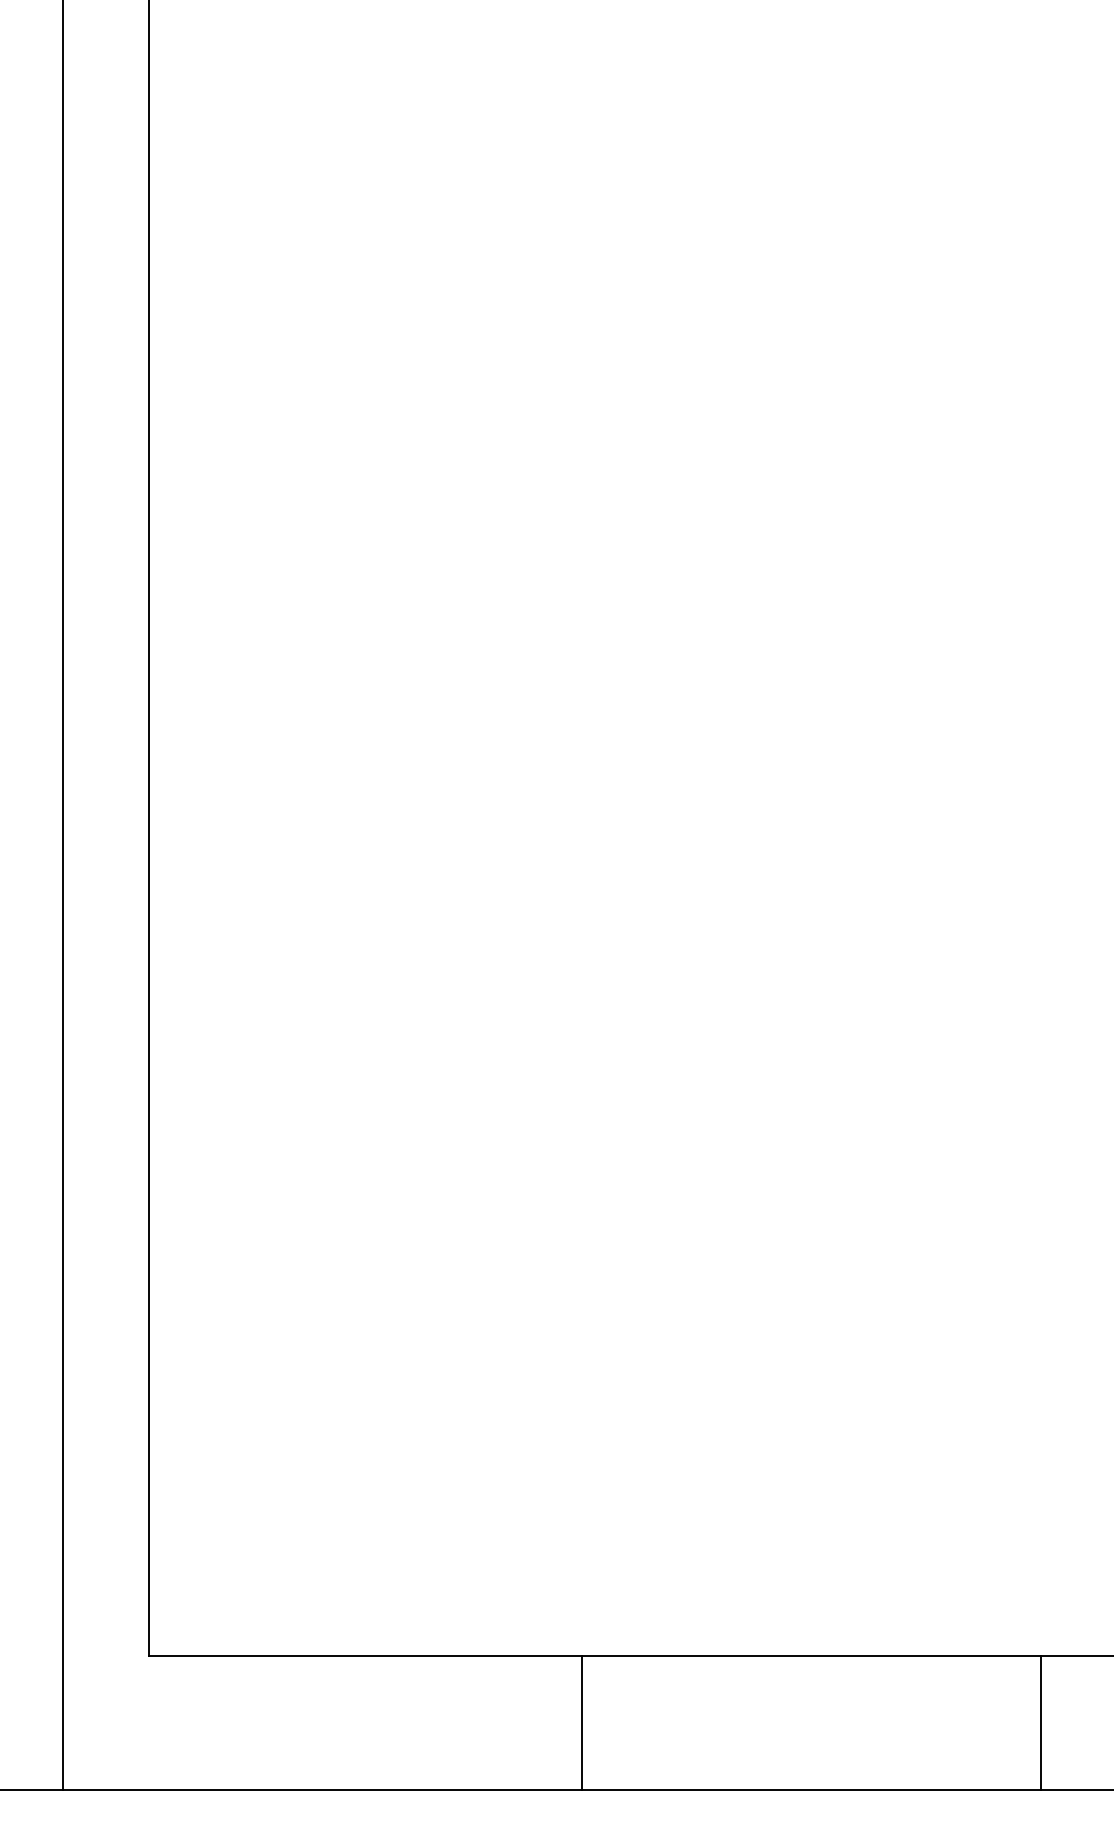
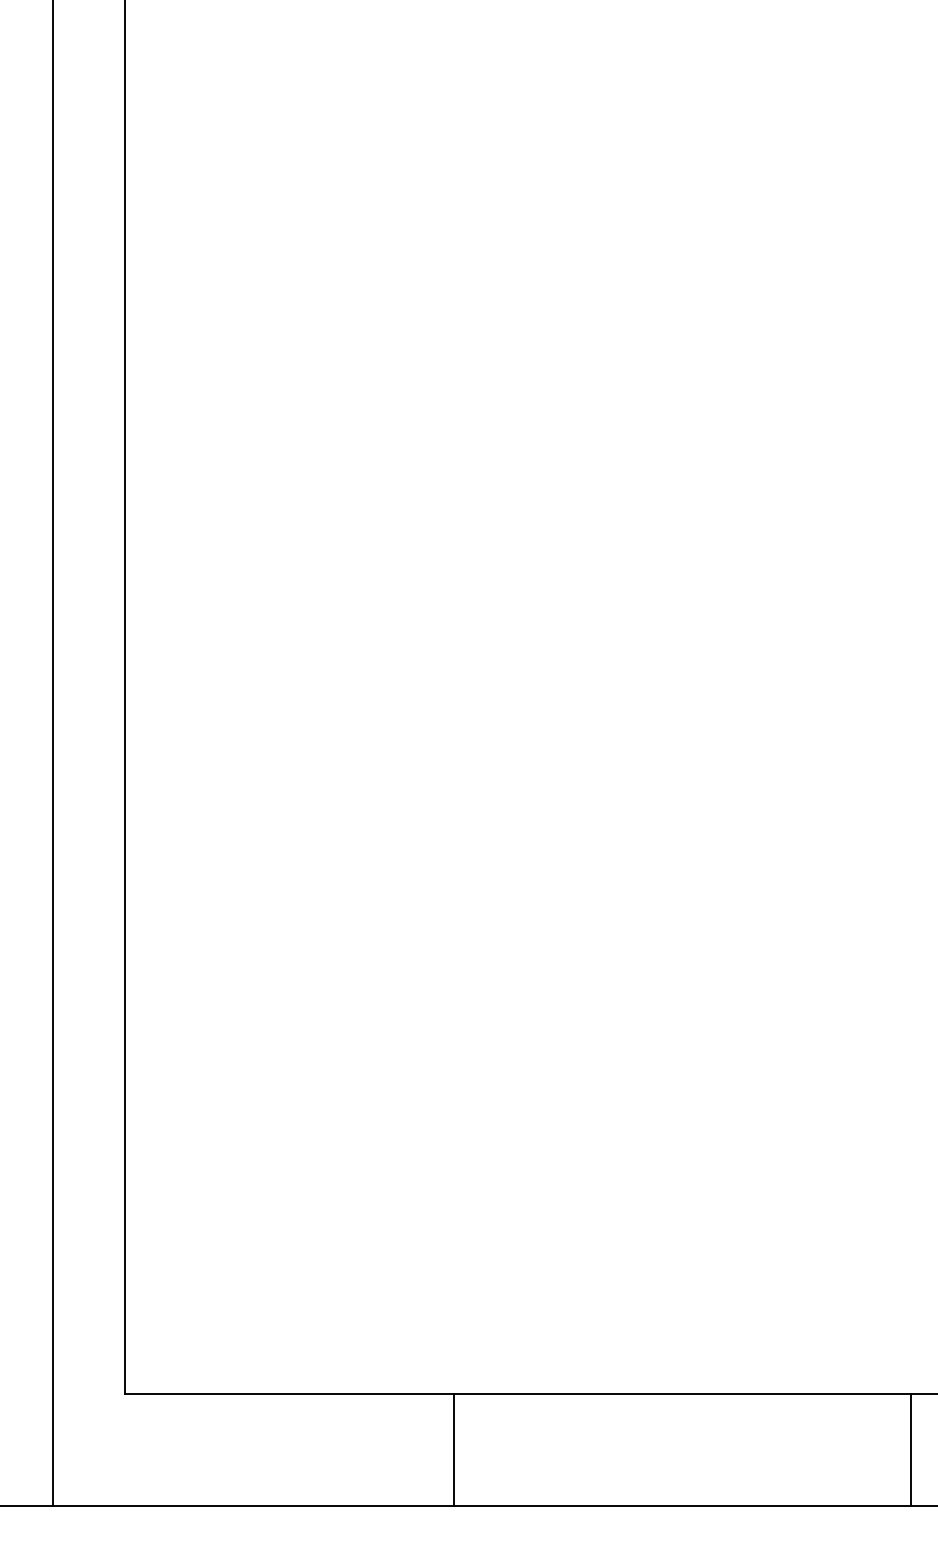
line: (582, 1722) -> (454, 1449), moved
line: (1041, 1722) -> (911, 1449), moved

